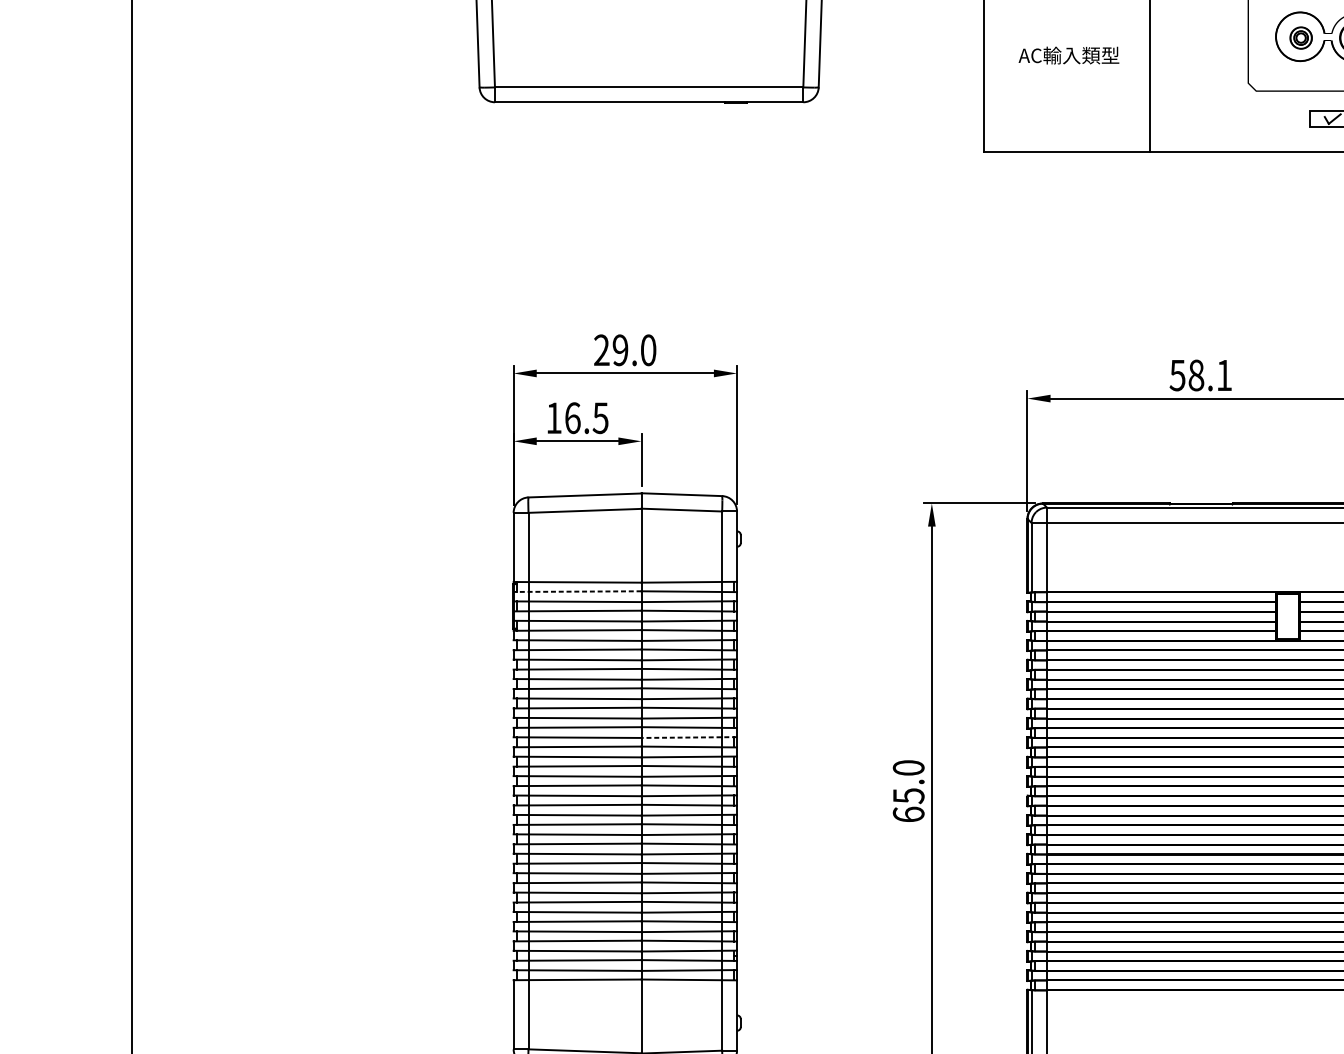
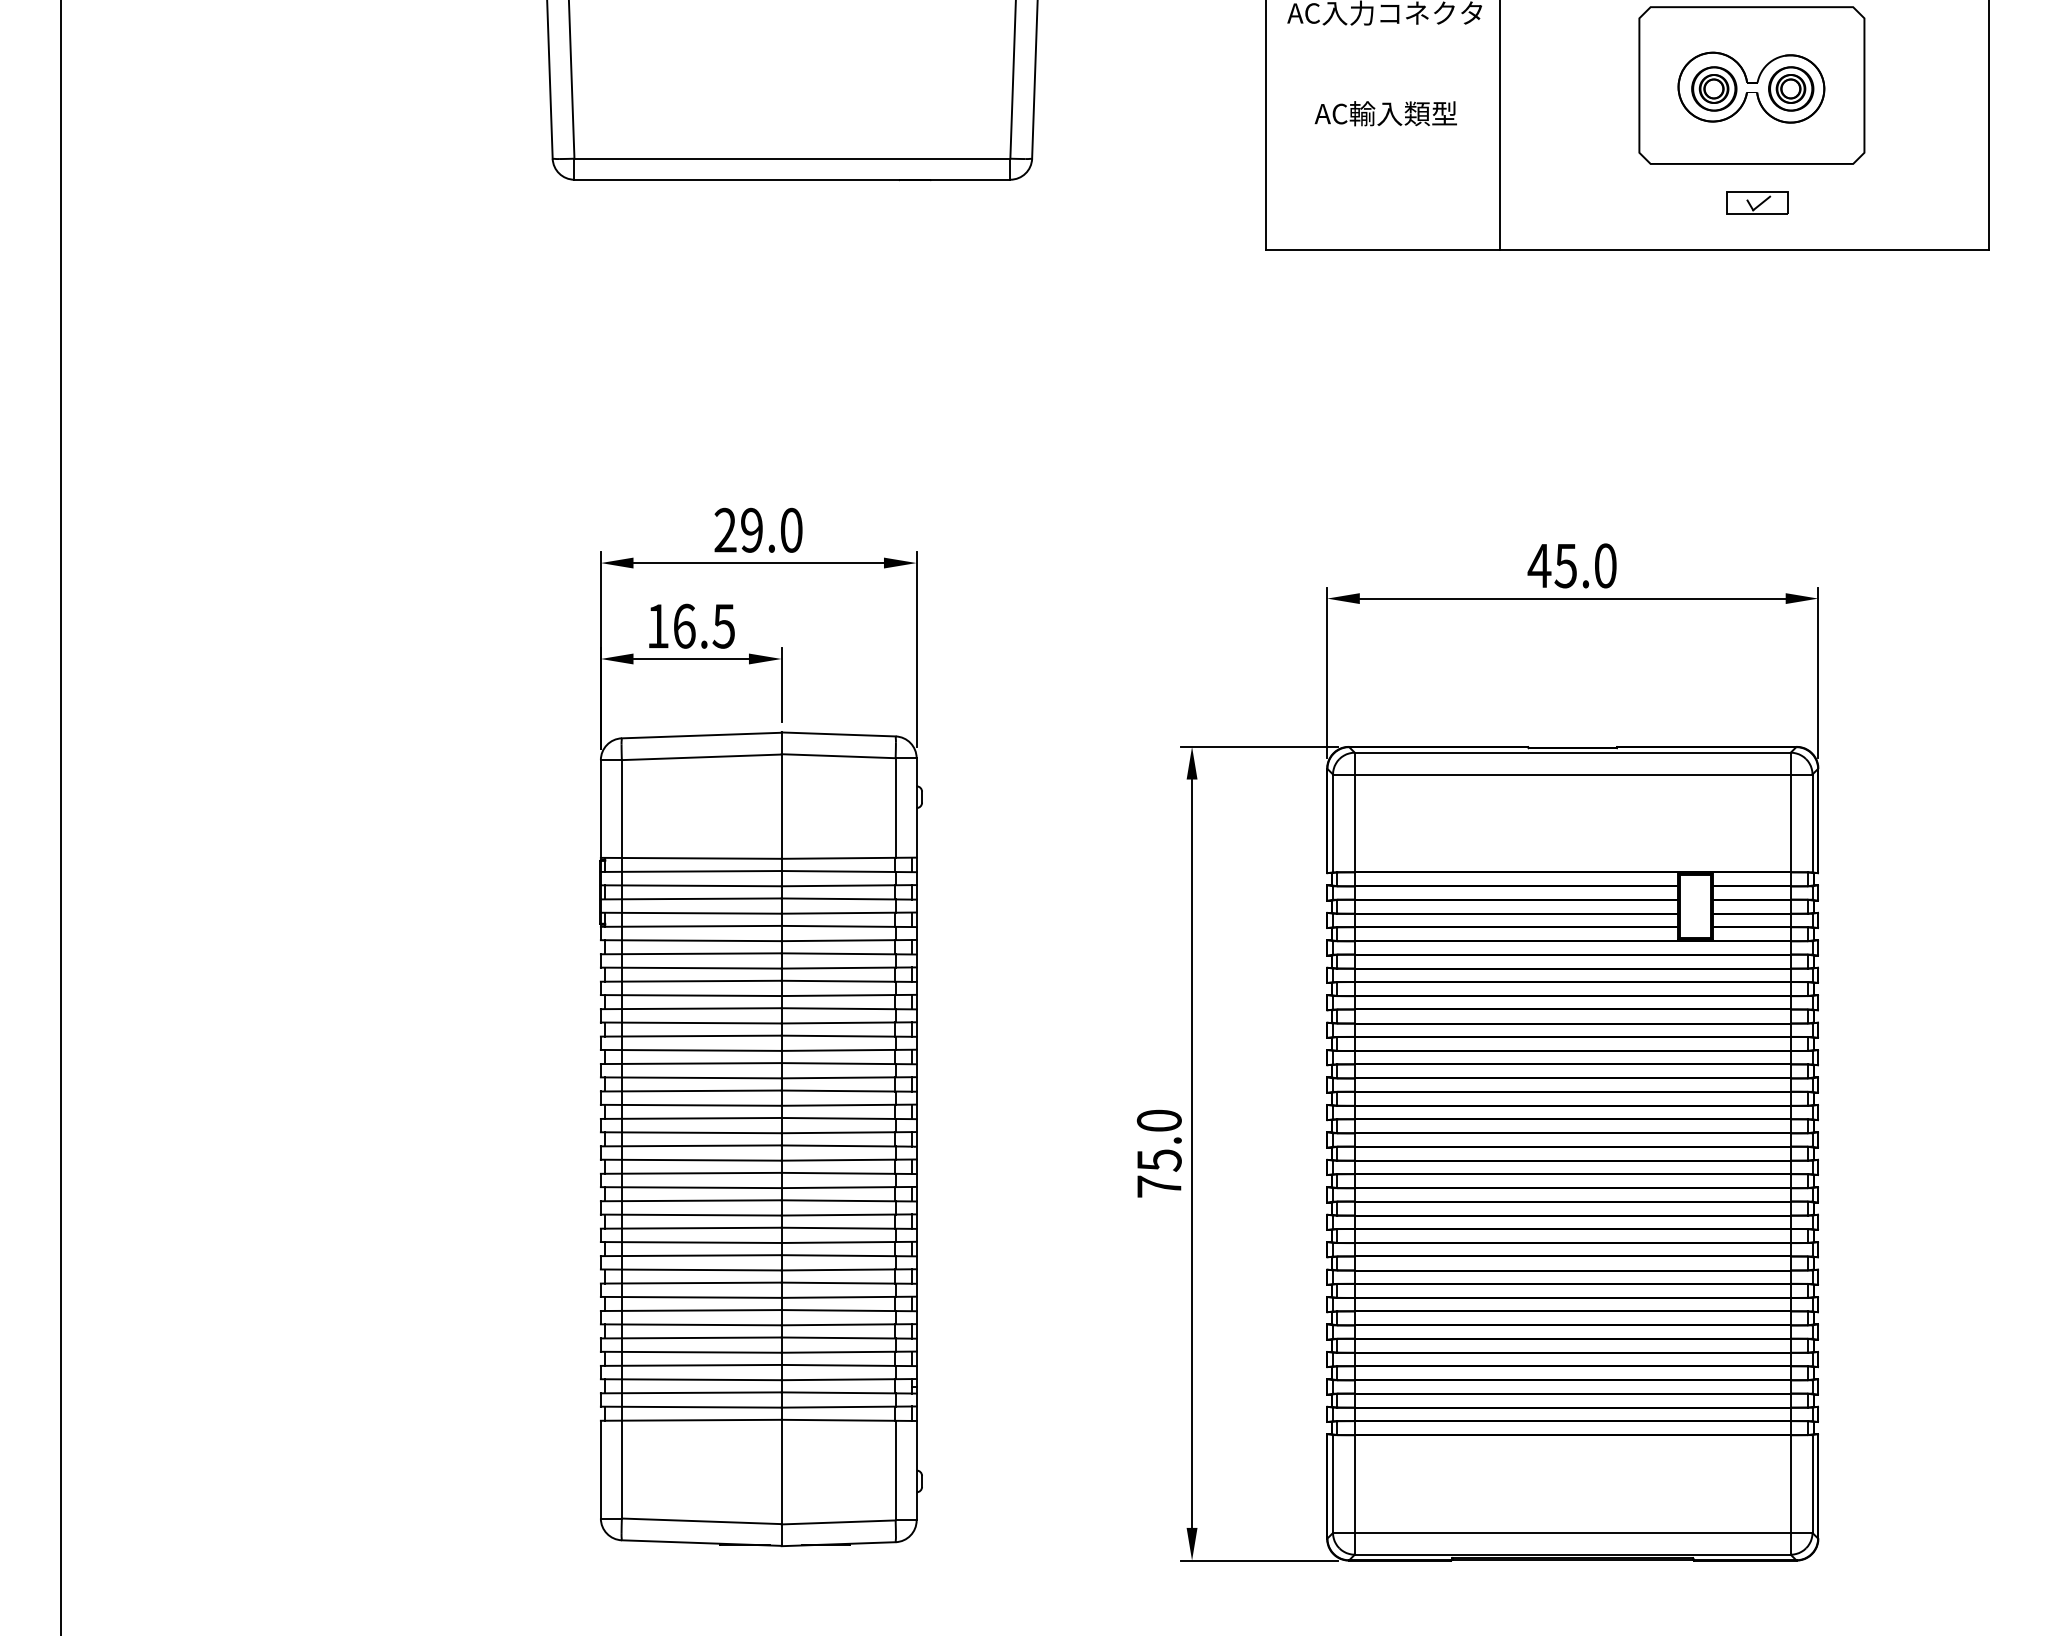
part: (1301, 37) -> (1714, 88), size x1.43
text: (1200, 375) -> (1571, 565), 58.1 -> 45.0
line: (577, 591) -> (690, 871), dashed -> solid
line: (689, 737) -> (849, 1077), dashed -> solid
text: (908, 814) -> (1158, 1186), 65.0 -> 75.0

